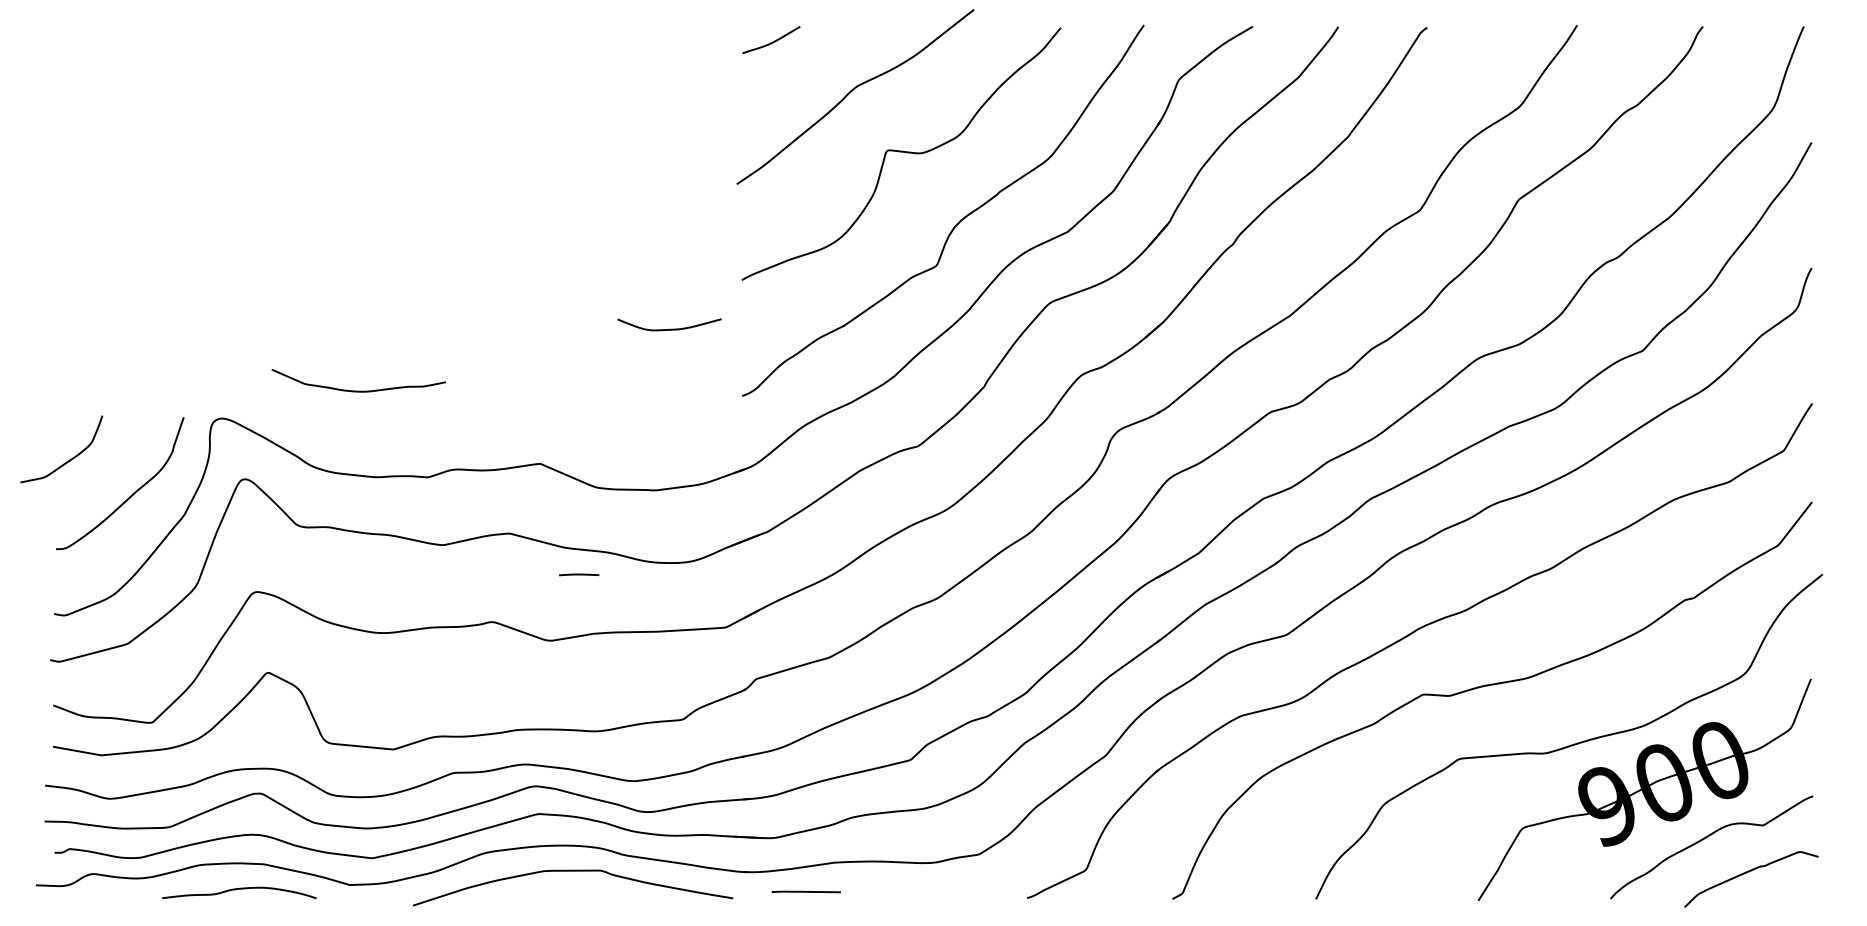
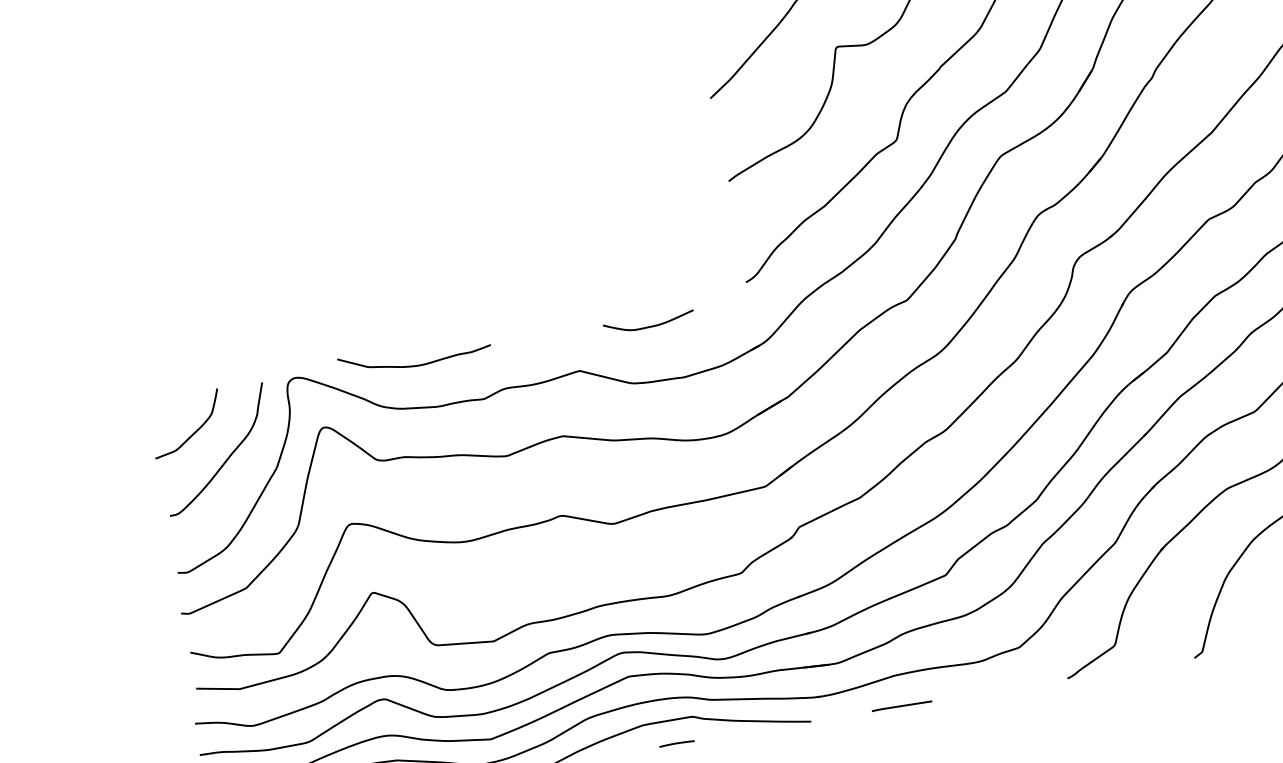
curve: (670, 328) -> (650, 325), moved
curve: (358, 390) -> (415, 364), moved
curve: (69, 459) -> (194, 431), moved
line: (579, 574) -> (677, 743), moved
line: (805, 891) -> (901, 705), moved

